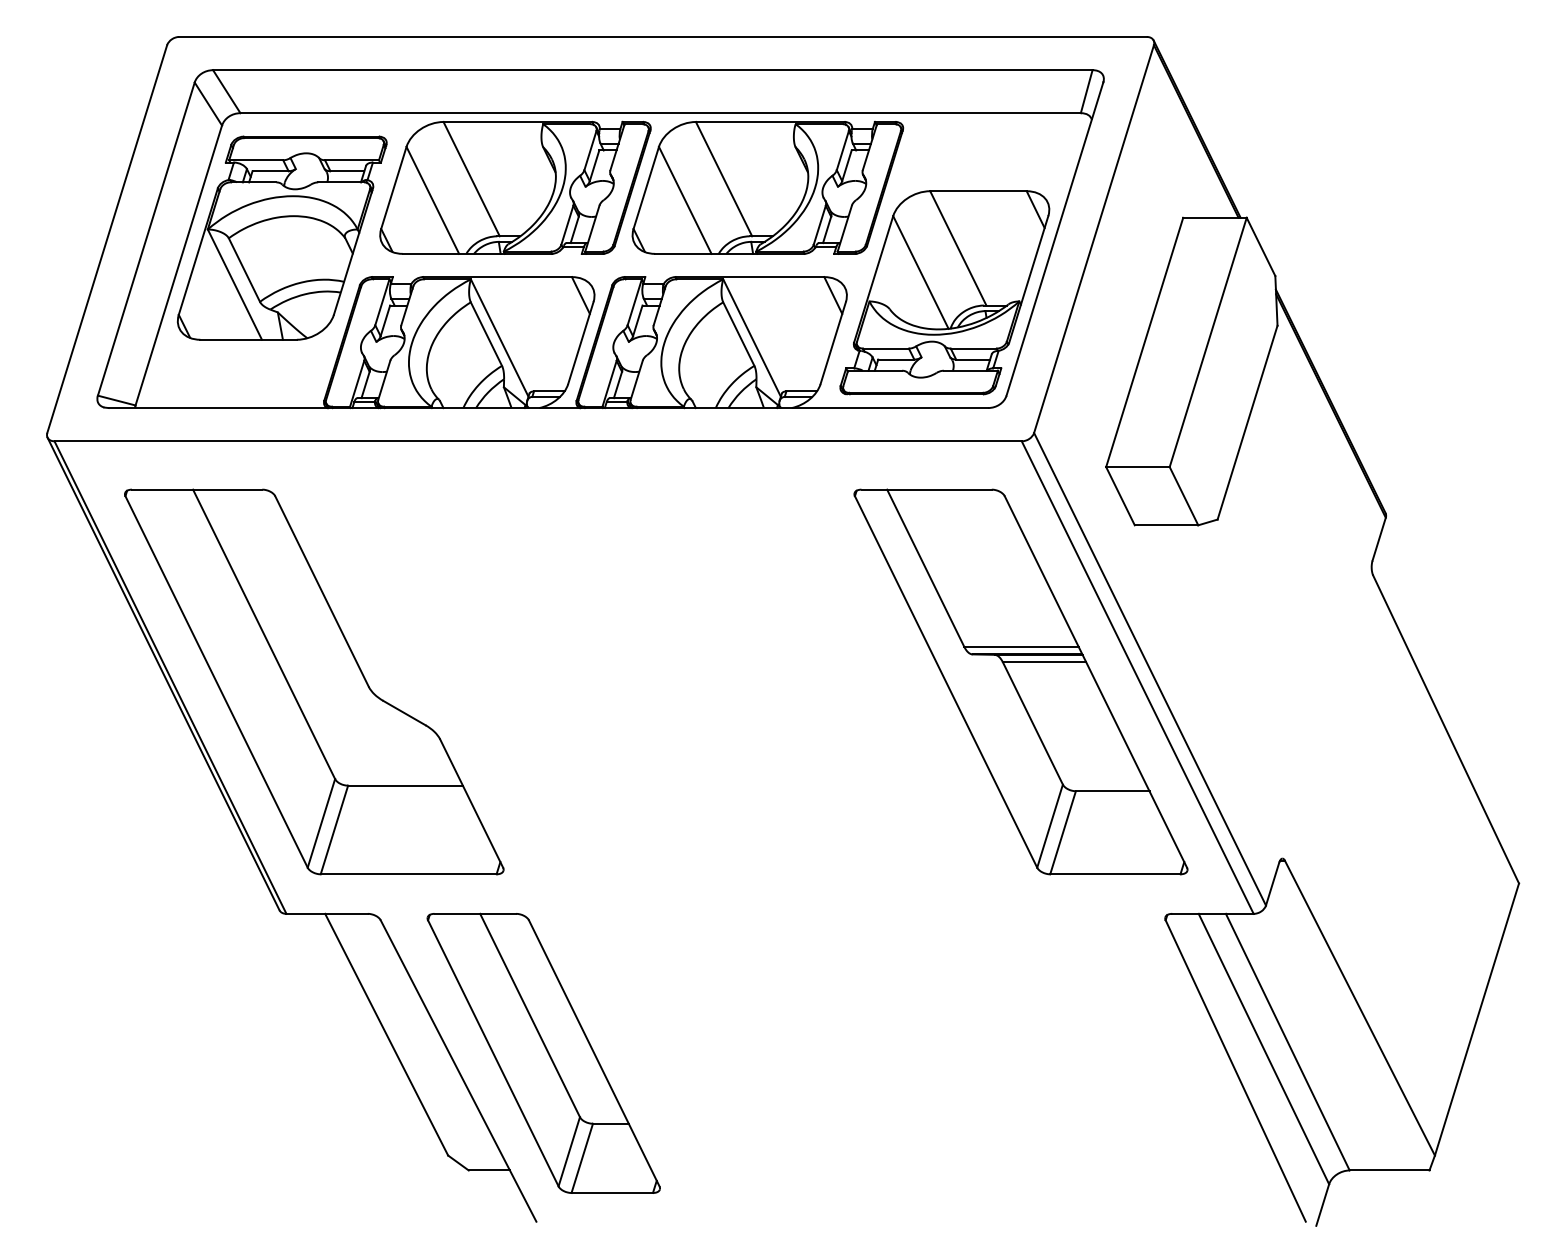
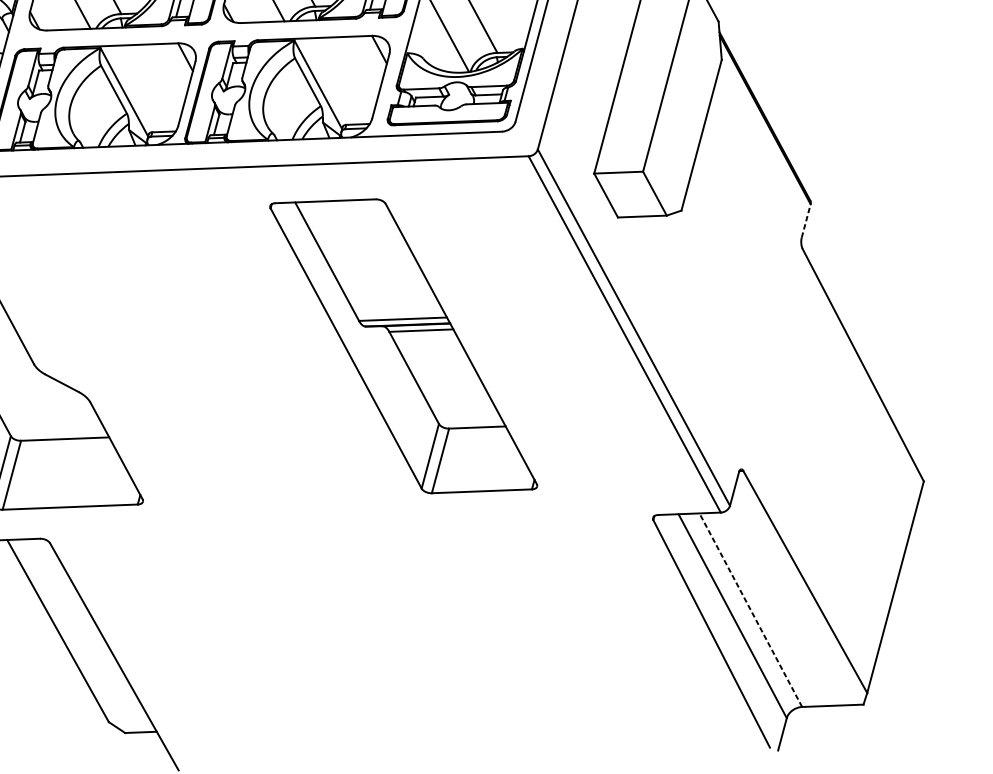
line: (1379, 538) -> (806, 220), solid -> dashed
part: (1020, 681) -> (403, 345), moved
line: (1287, 1041) -> (750, 609), solid -> dashed
part: (543, 1052) -> (179, 640), removed

